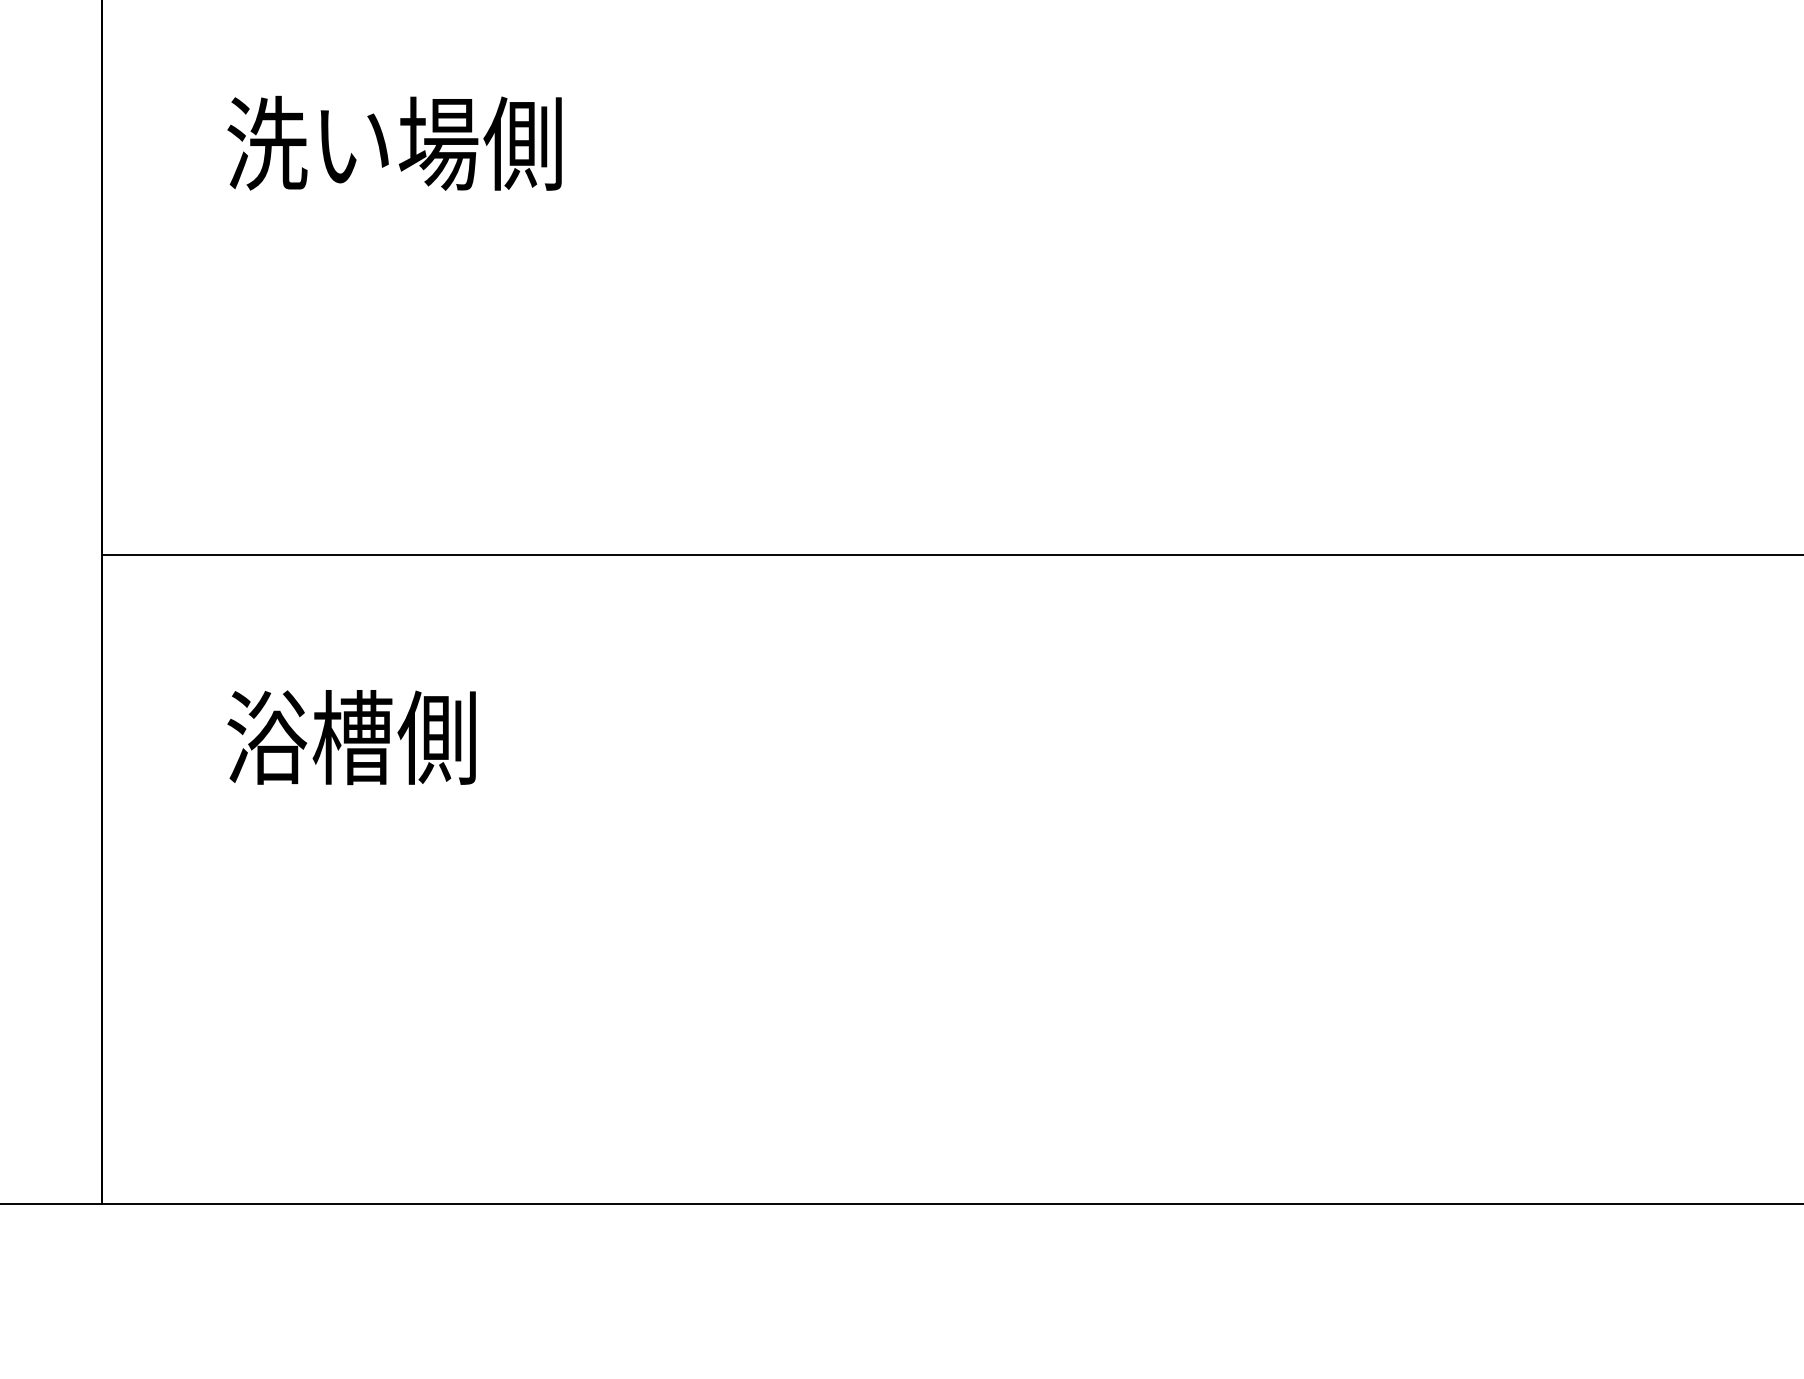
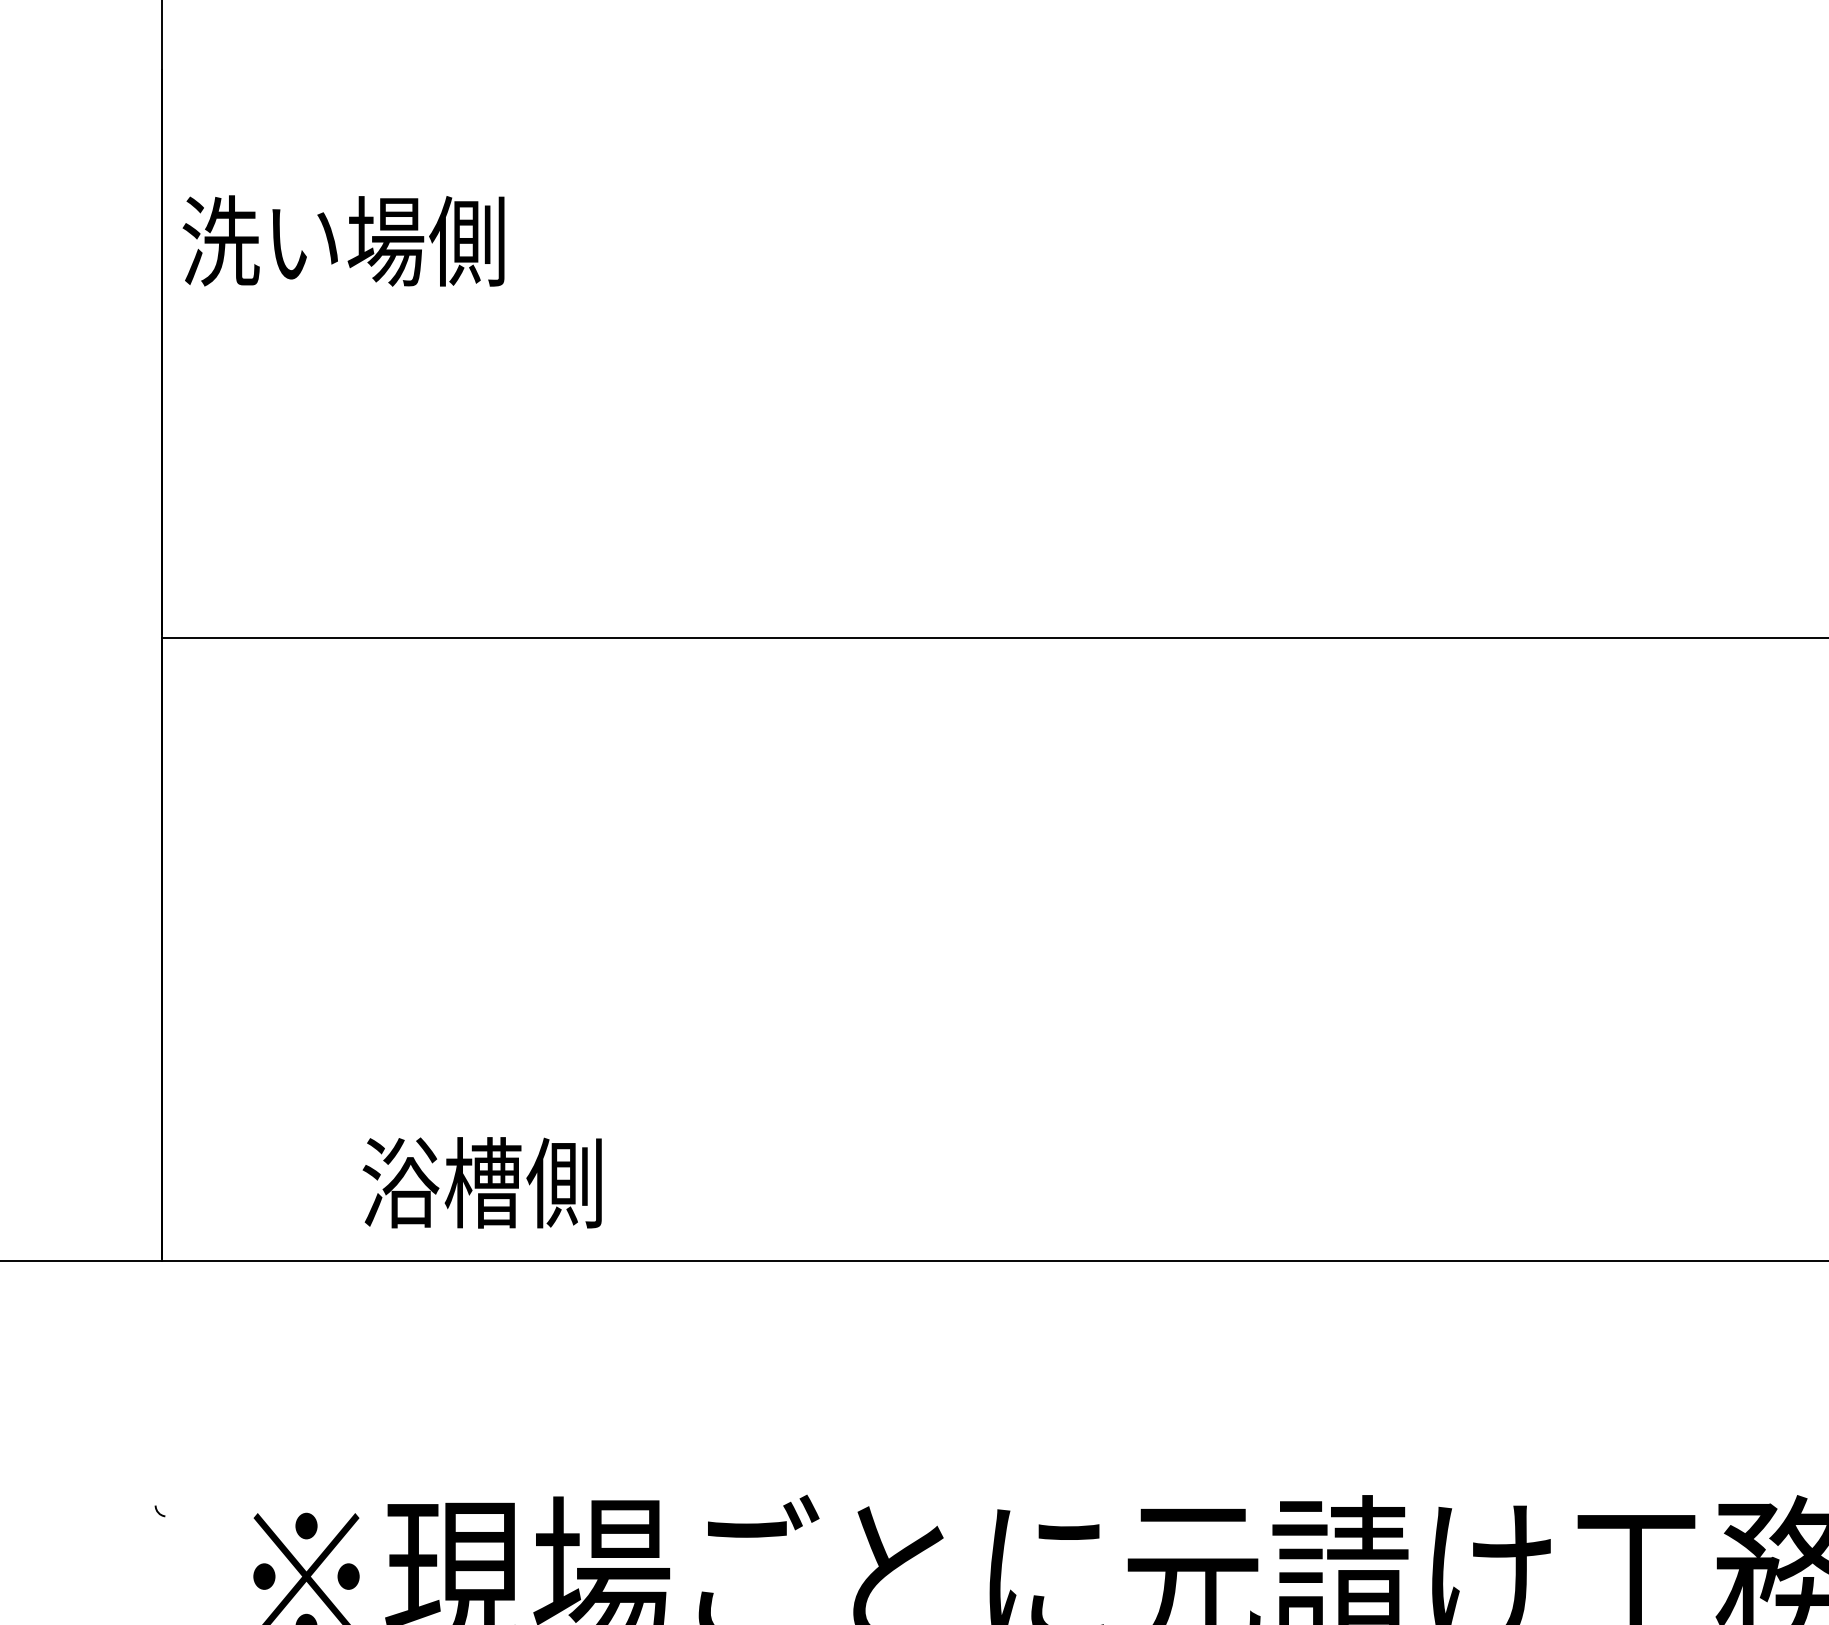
text: (394, 142) -> (343, 240), moved
text: (350, 737) -> (481, 1182), moved

